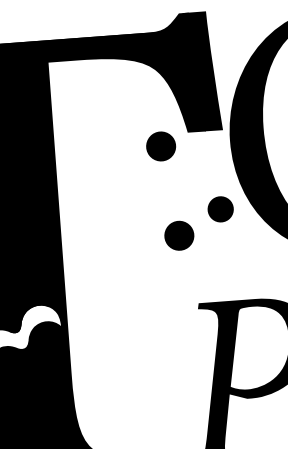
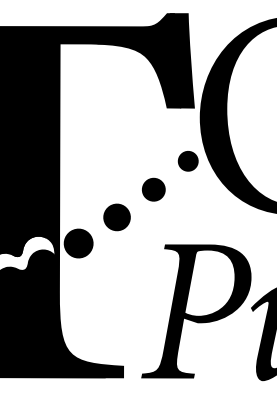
part: (160, 146) -> (144, 117), removed
part: (219, 209) -> (187, 161), moved
fill: (135, 274) -> (116, 217), added
fill: (90, 310) -> (78, 243), added

